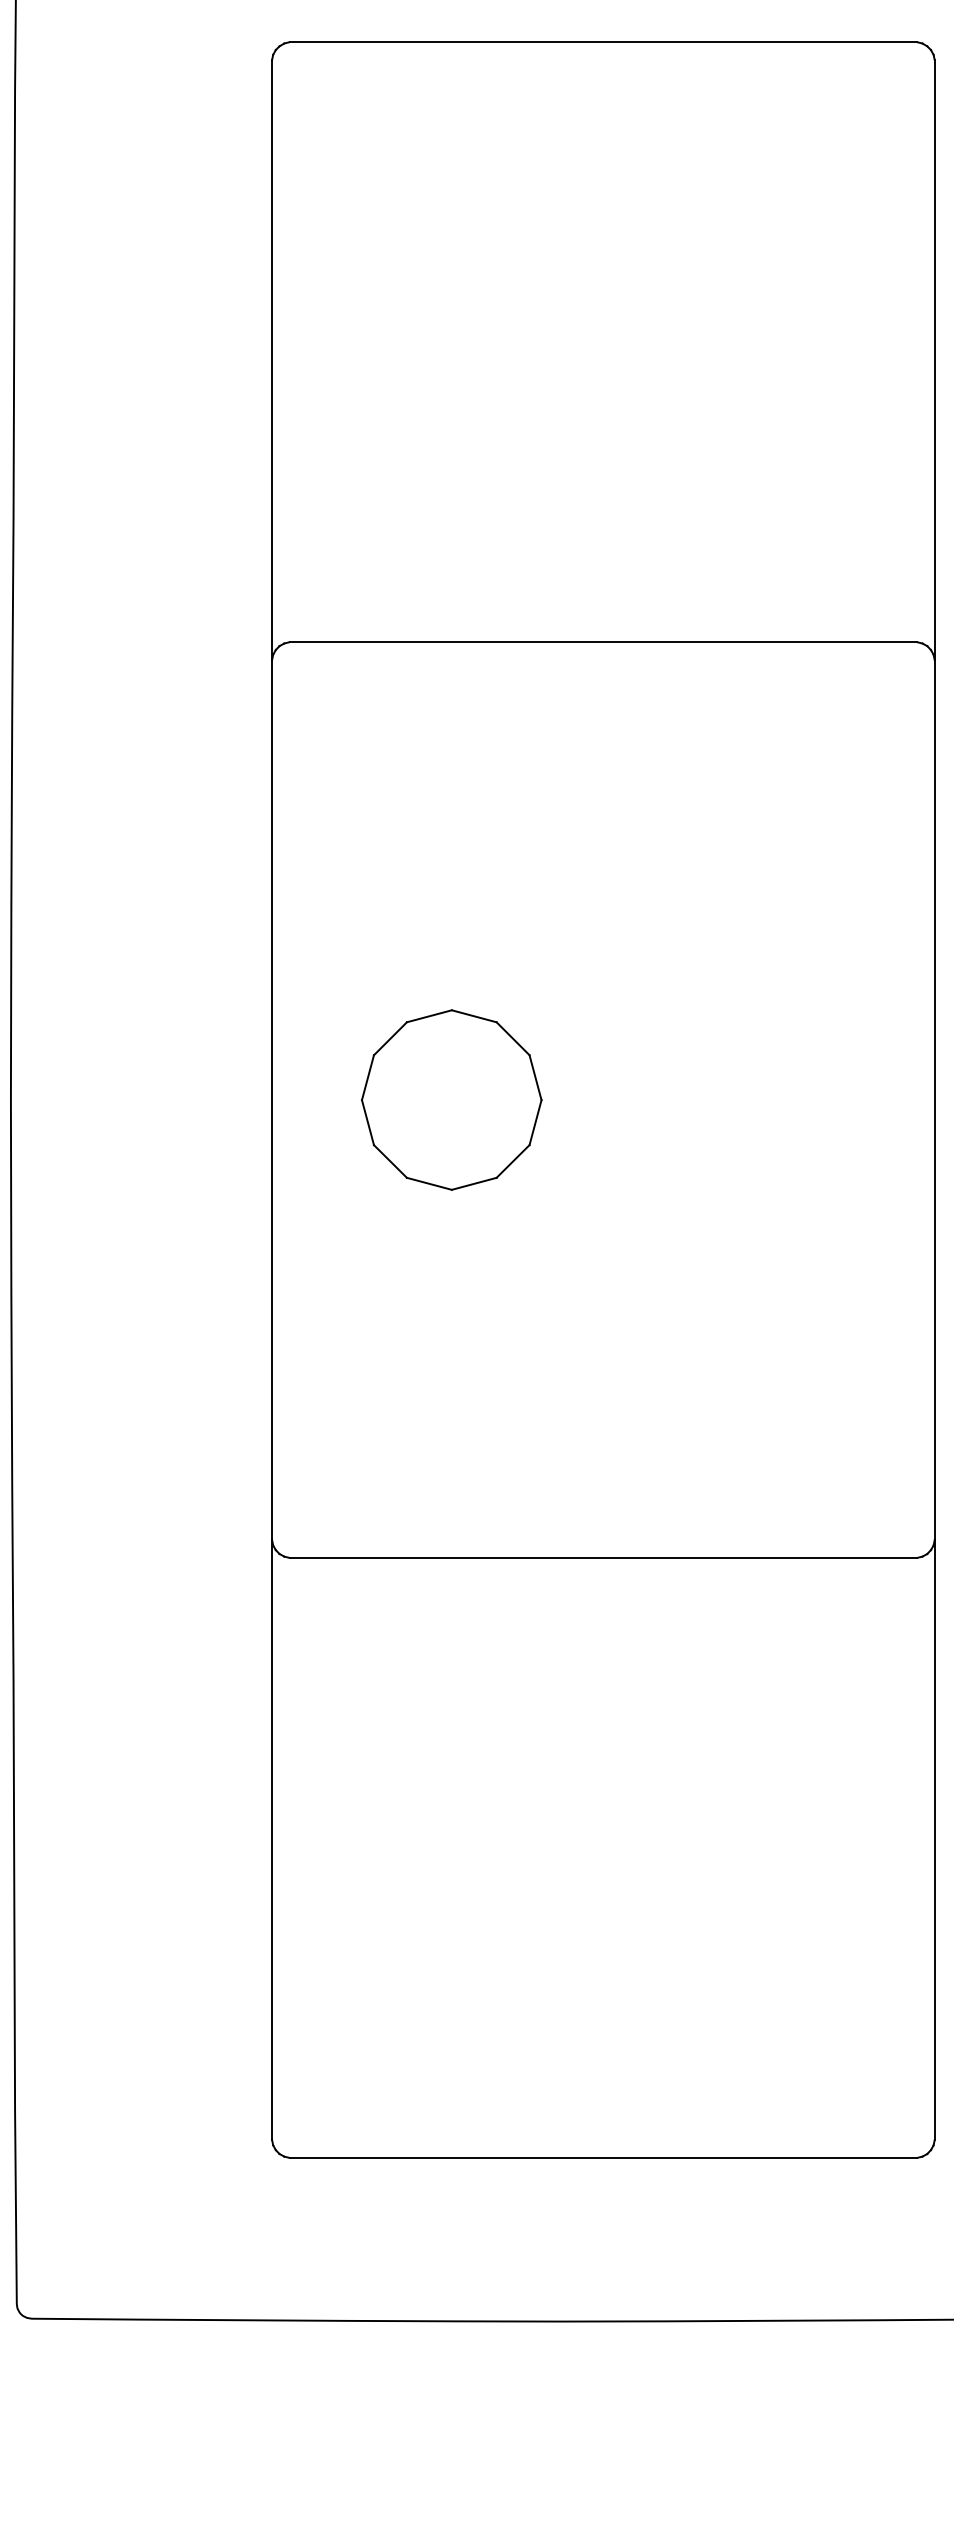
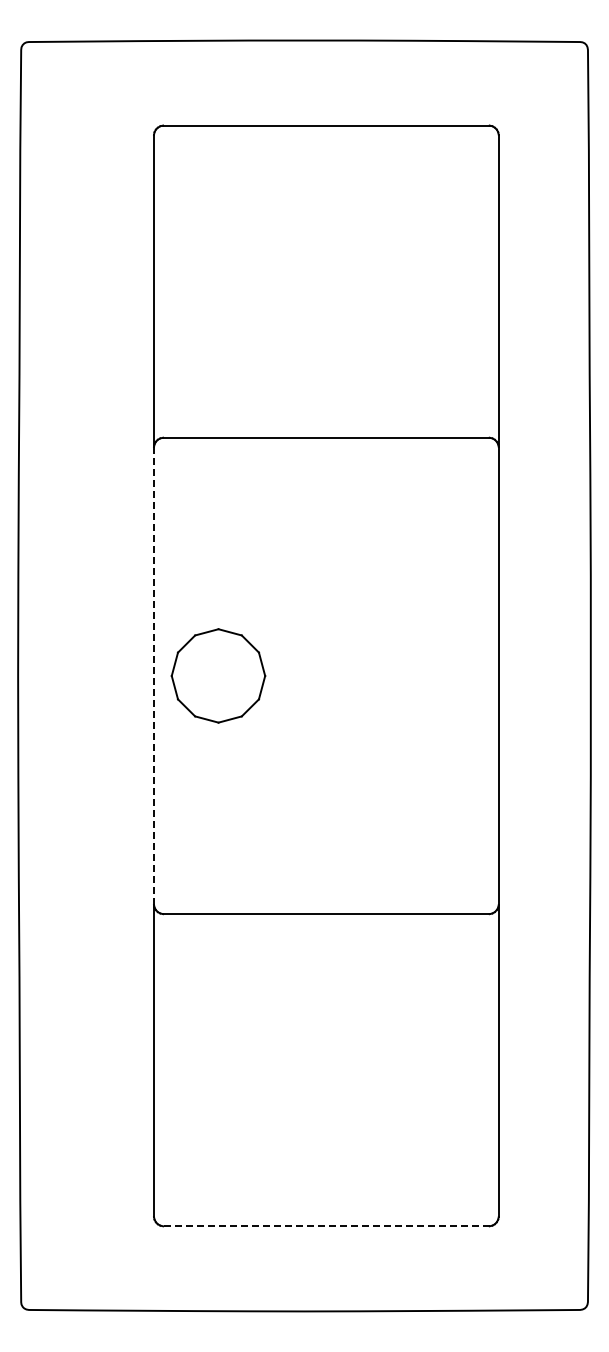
line: (273, 1099) -> (154, 675), solid -> dashed
part: (451, 1099) -> (218, 675), moved
line: (601, 2158) -> (325, 1226), solid -> dashed

